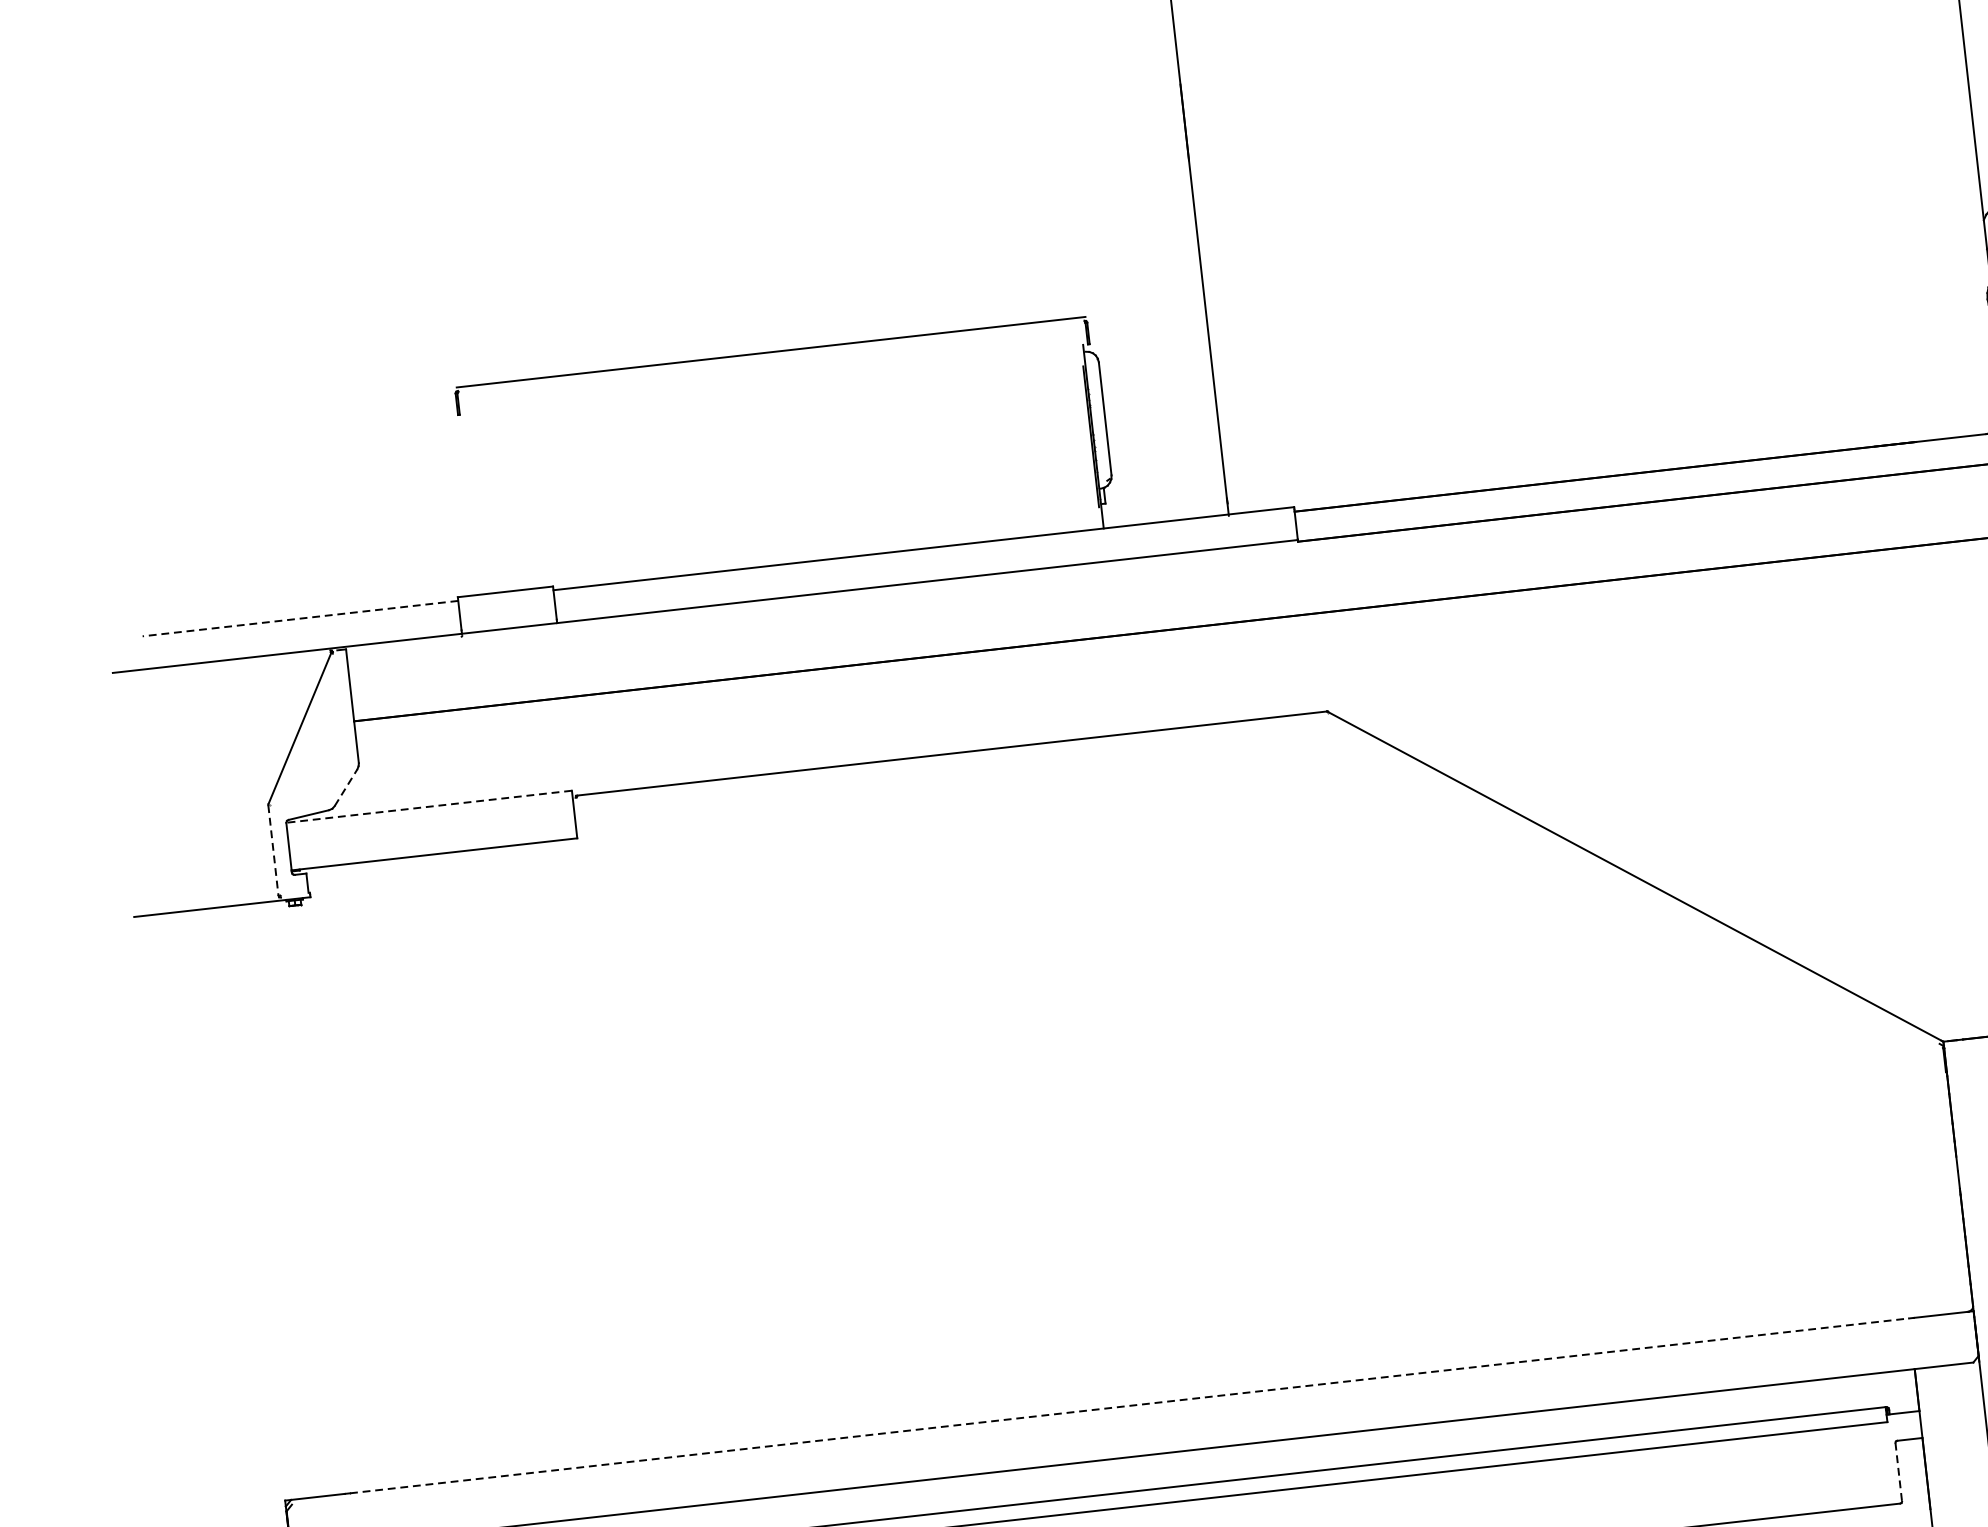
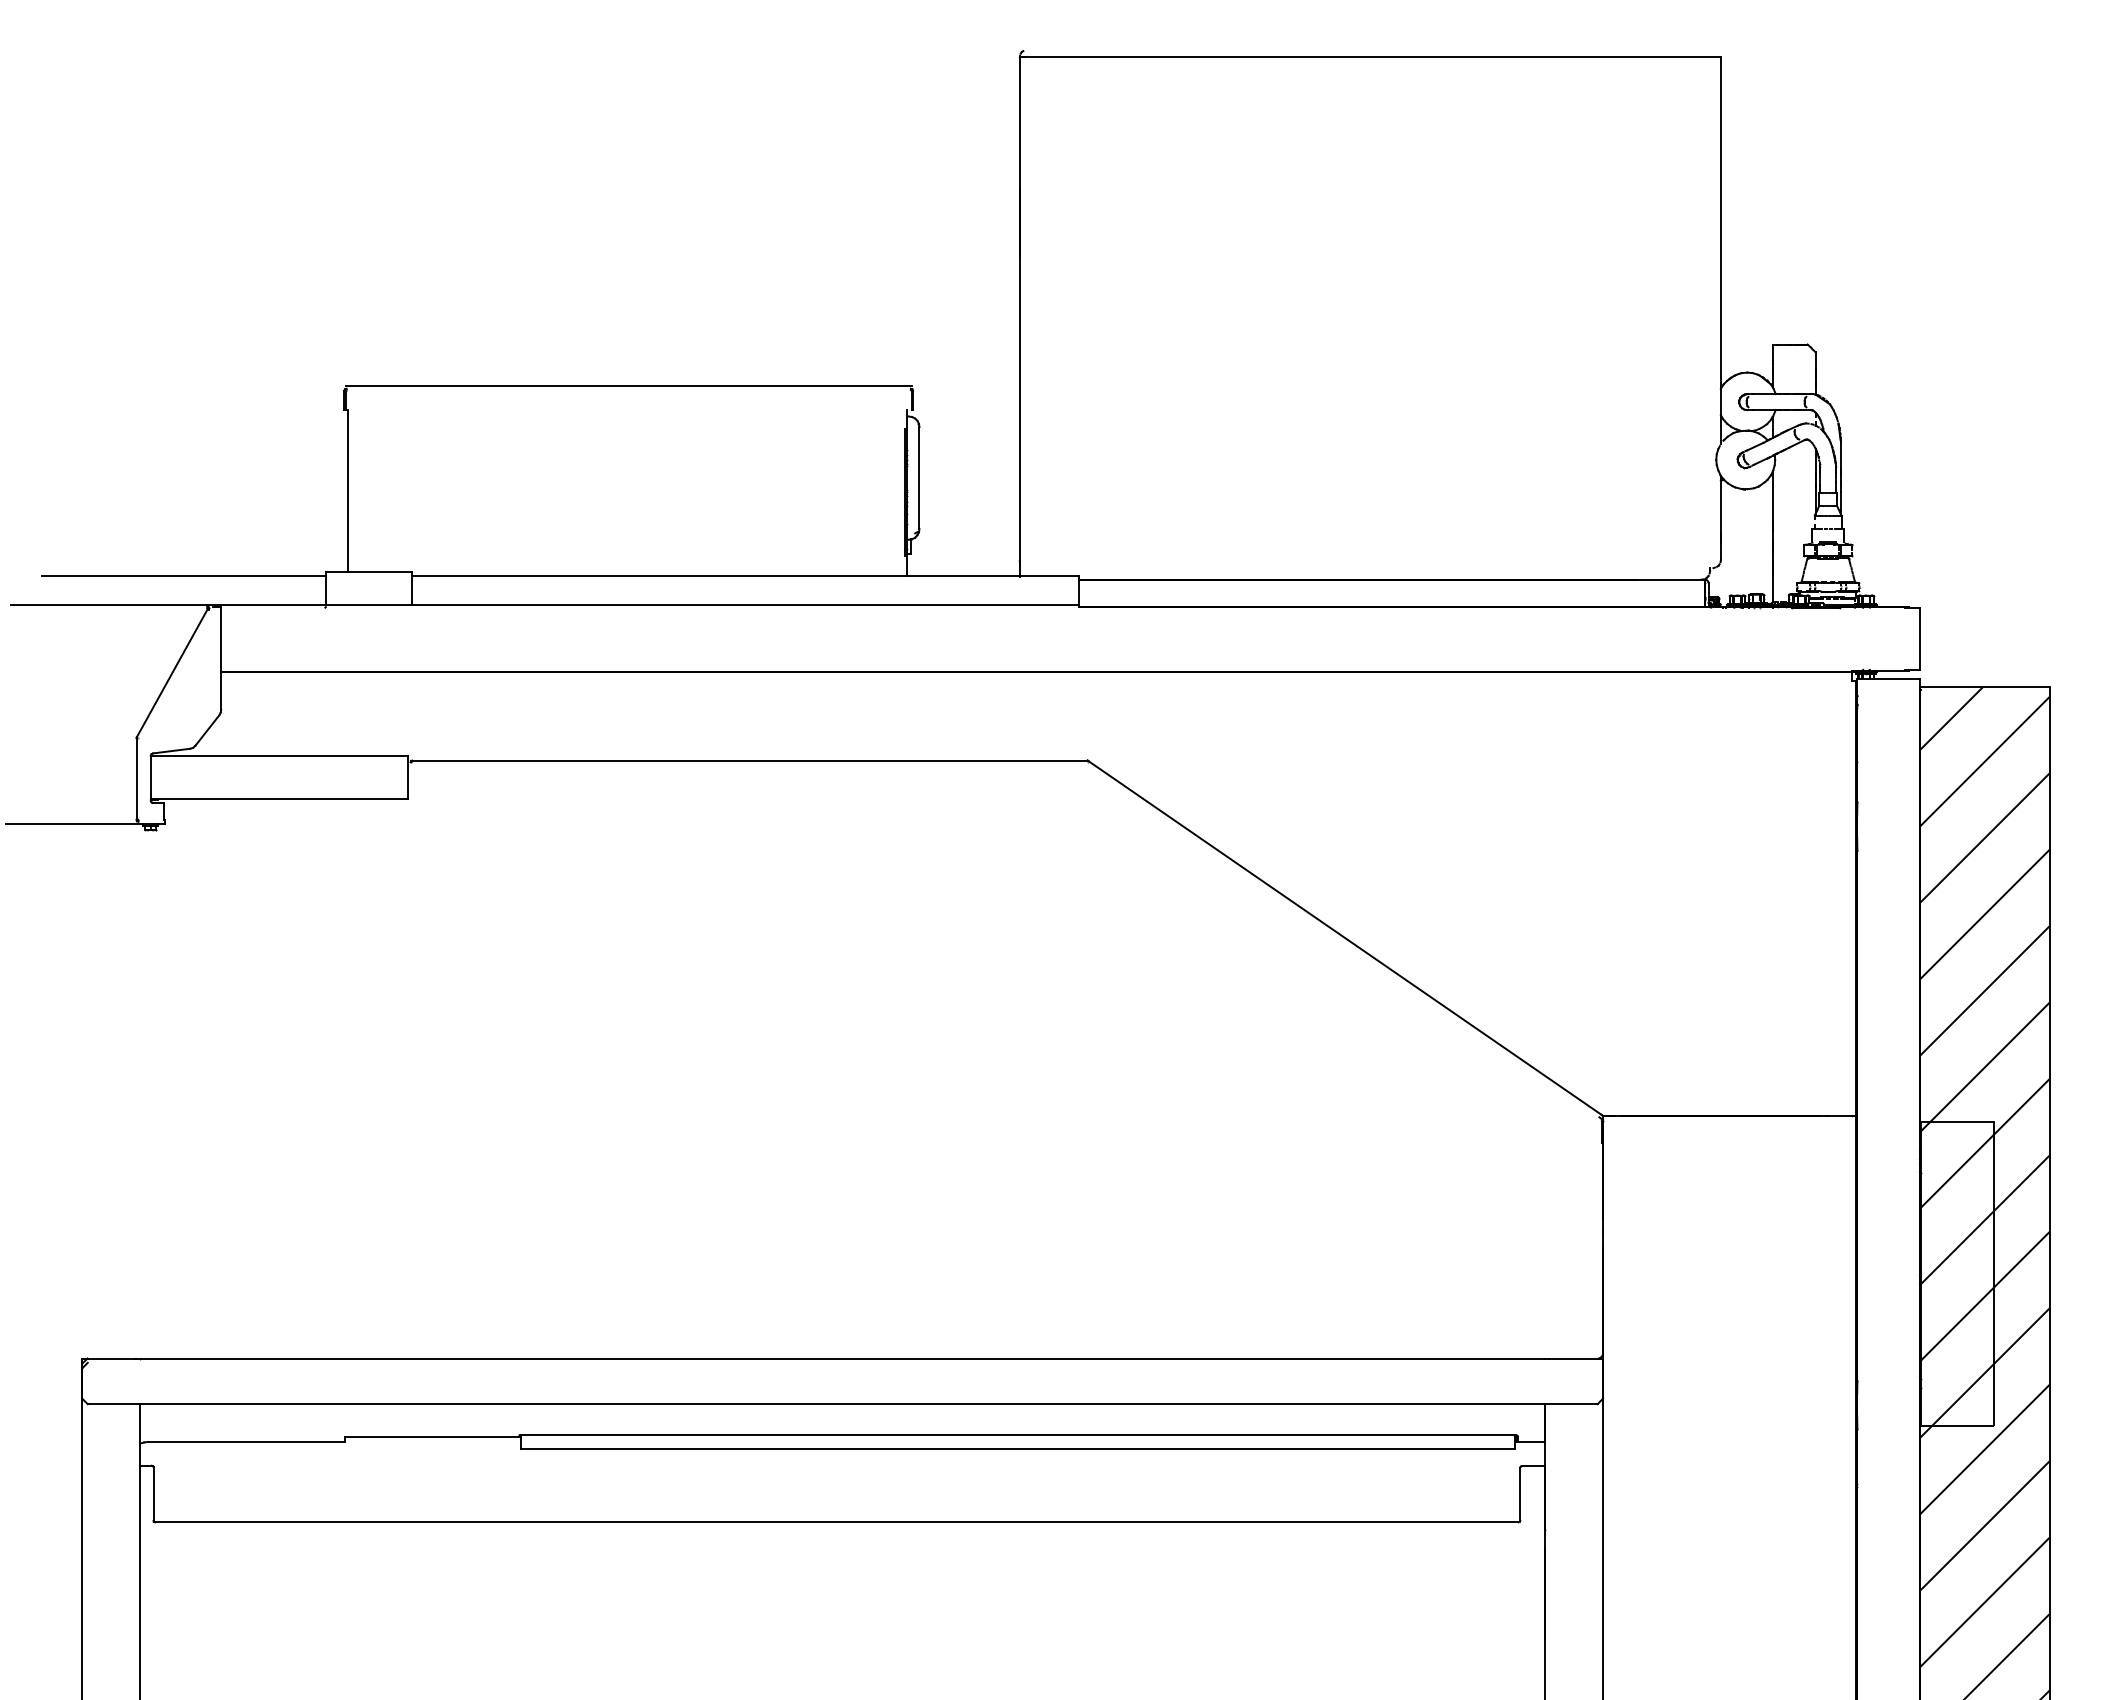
line: (472, 504) -> (348, 491), added
line: (300, 618) -> (183, 575), dashed -> solid
line: (346, 787) -> (207, 730), dashed -> solid
line: (429, 806) -> (279, 755), dashed -> solid
line: (273, 850) -> (136, 779), dashed -> solid
line: (1130, 1405) -> (843, 1358), dashed -> solid
line: (1899, 1472) -> (1520, 1494), dashed -> solid

